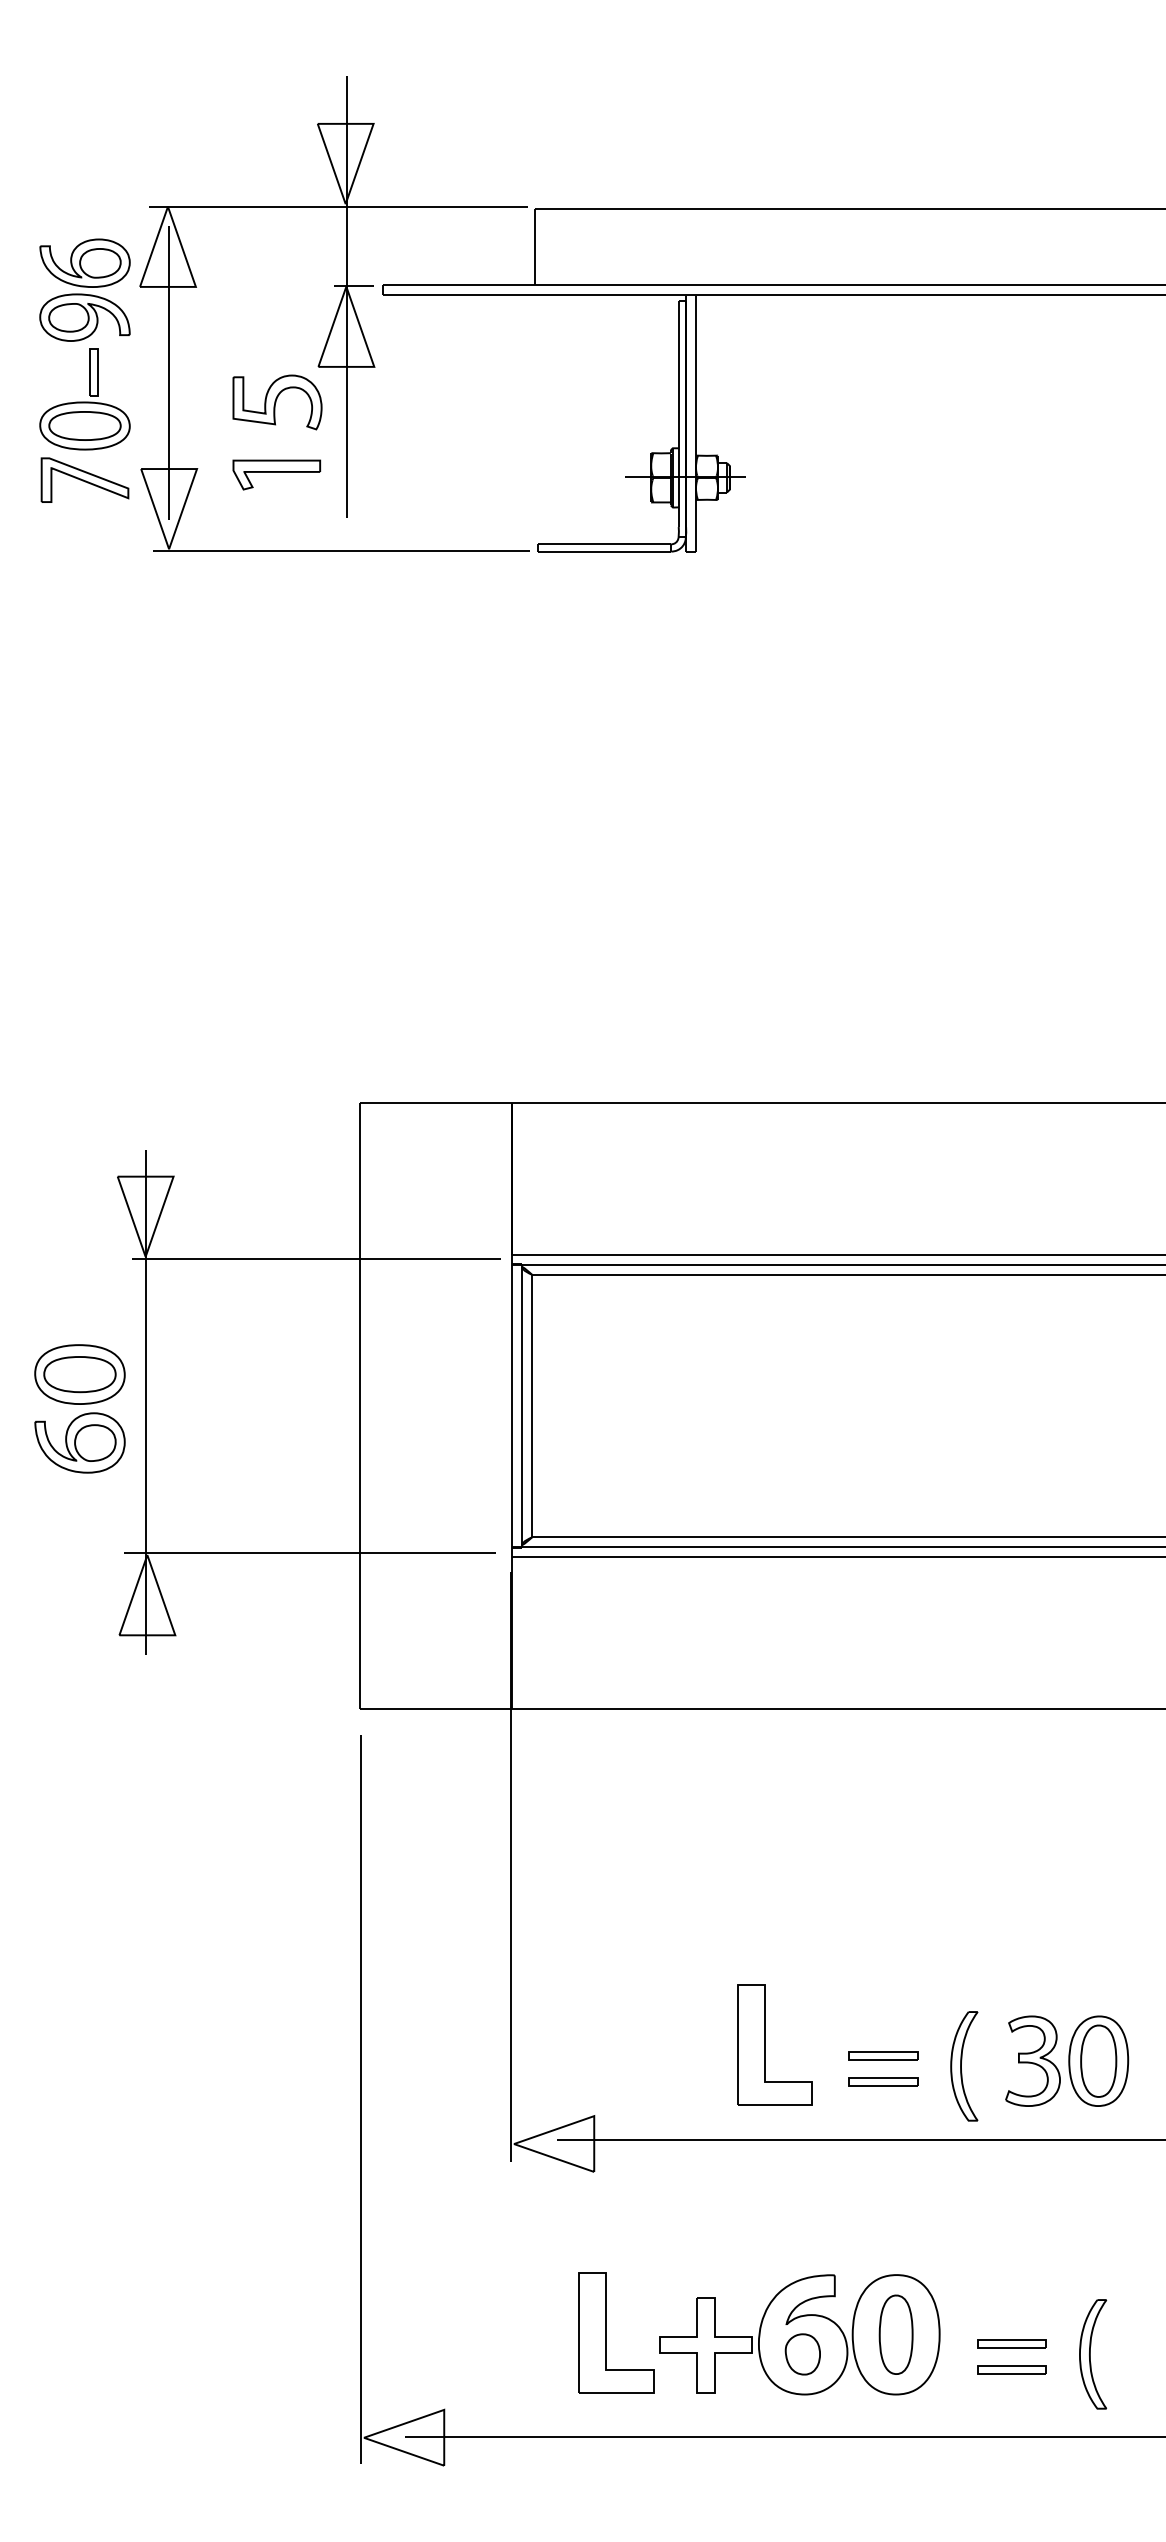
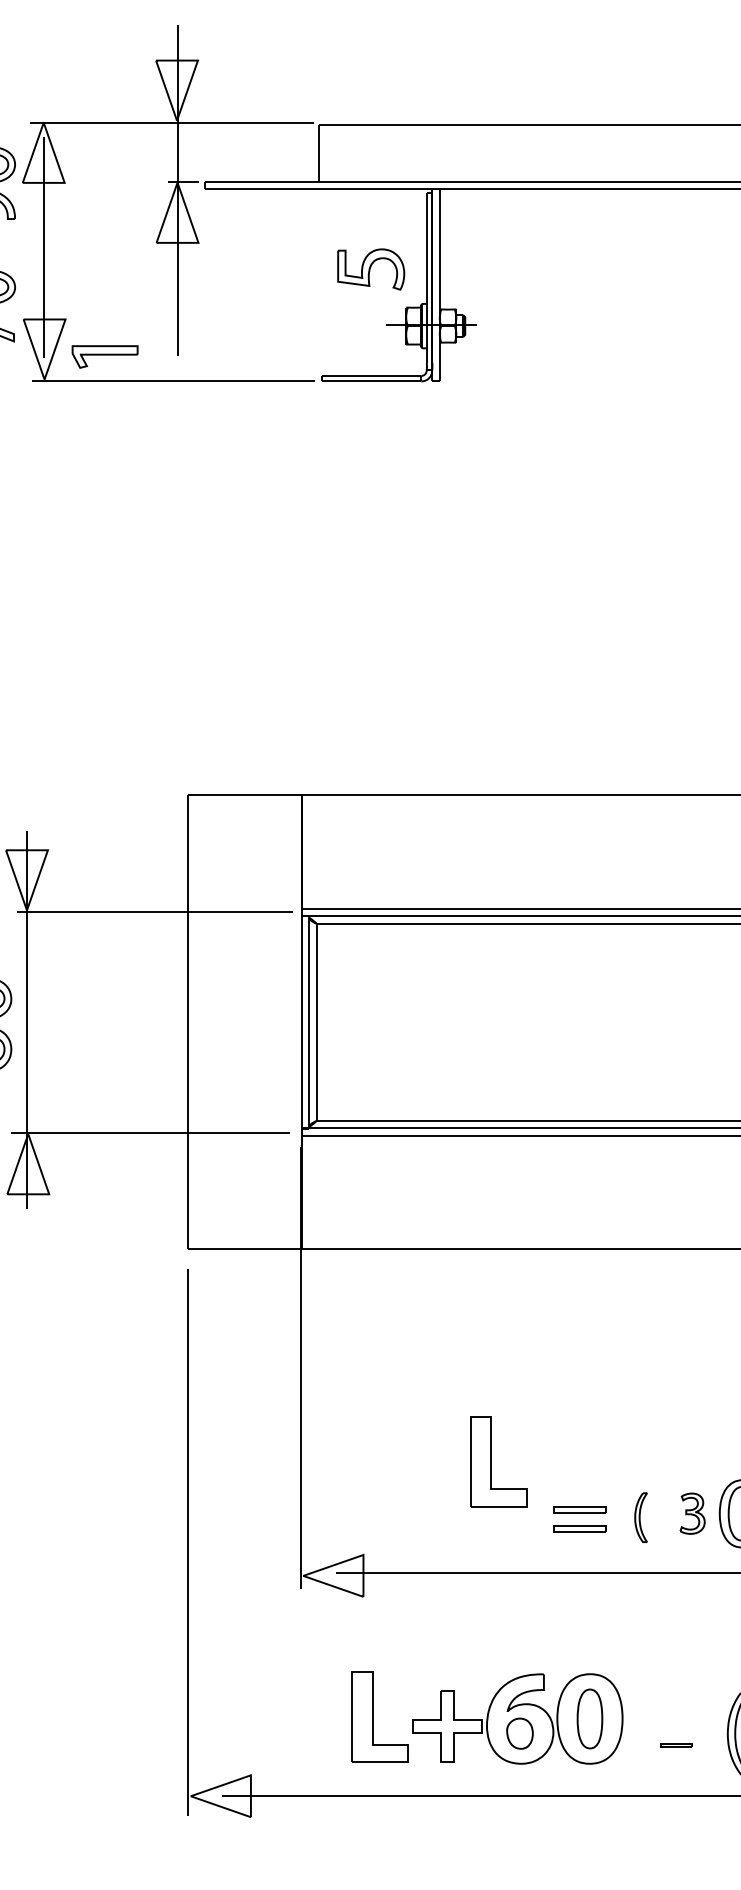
part: (277, 402) -> (371, 269), moved
part: (276, 474) -> (104, 356), moved
part: (765, 2044) -> (491, 1461), moved
part: (1032, 2060) -> (692, 1513), size x0.6
part: (964, 2066) -> (641, 1517), size x0.6
part: (1011, 2343) -> (676, 1725), removed
part: (1011, 2369) -> (676, 1745), size x0.6

